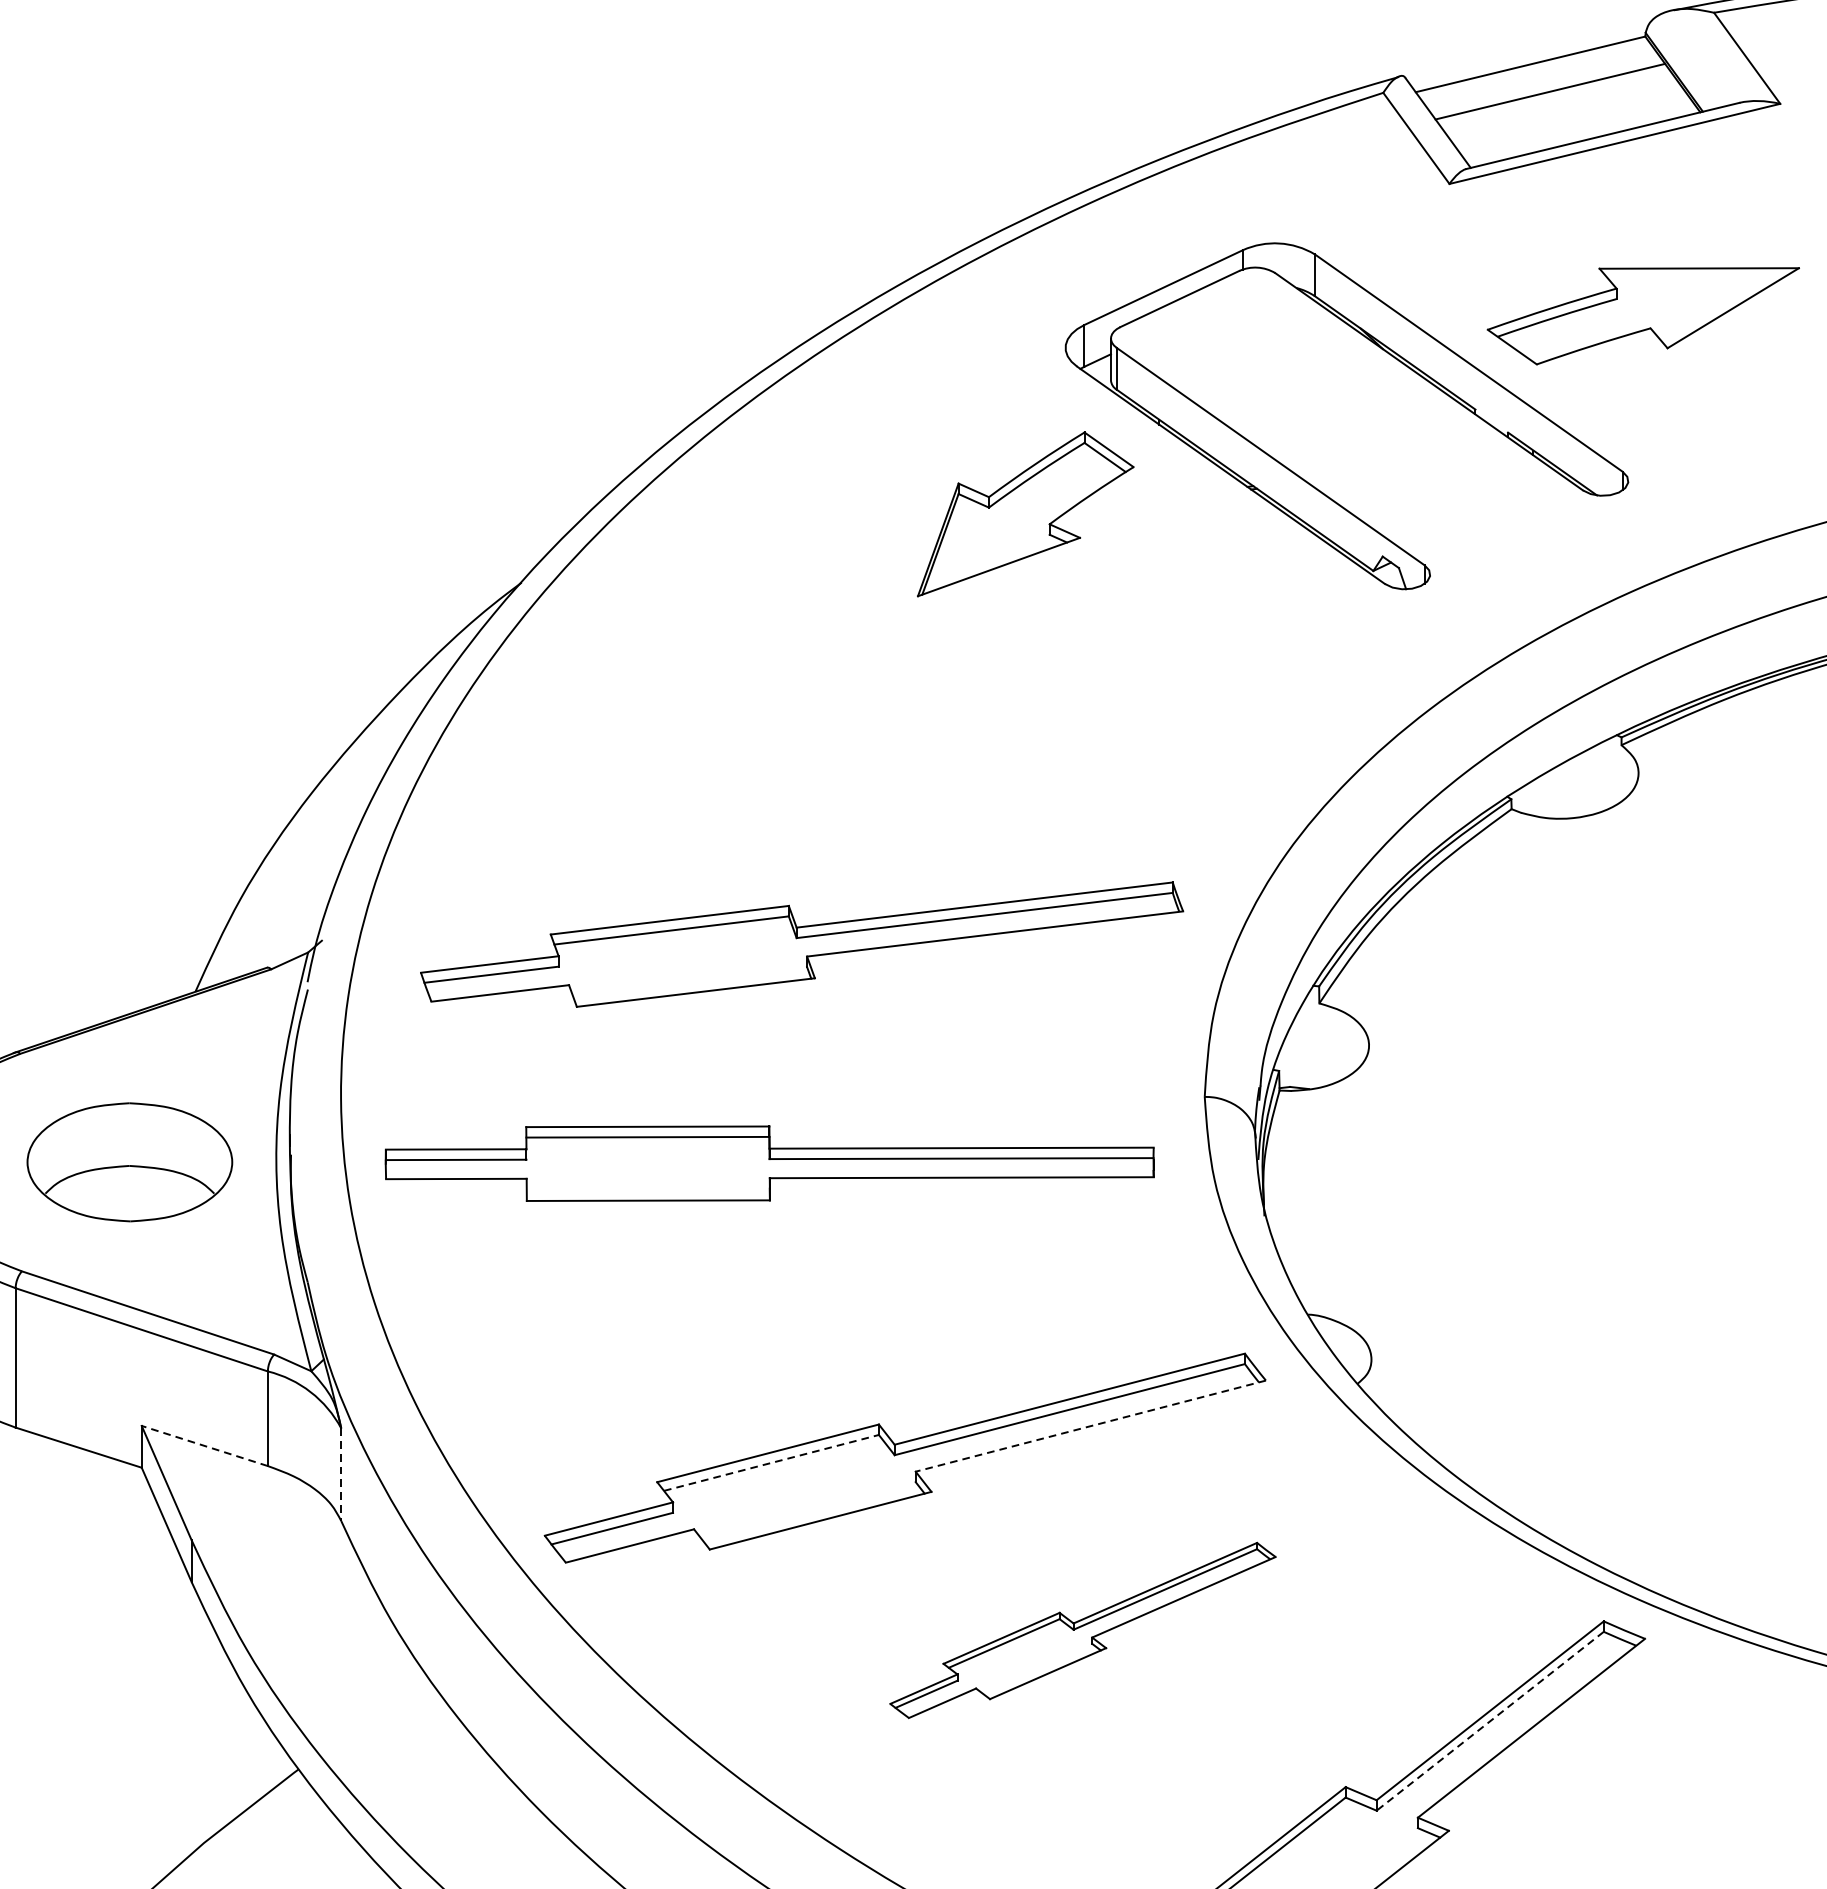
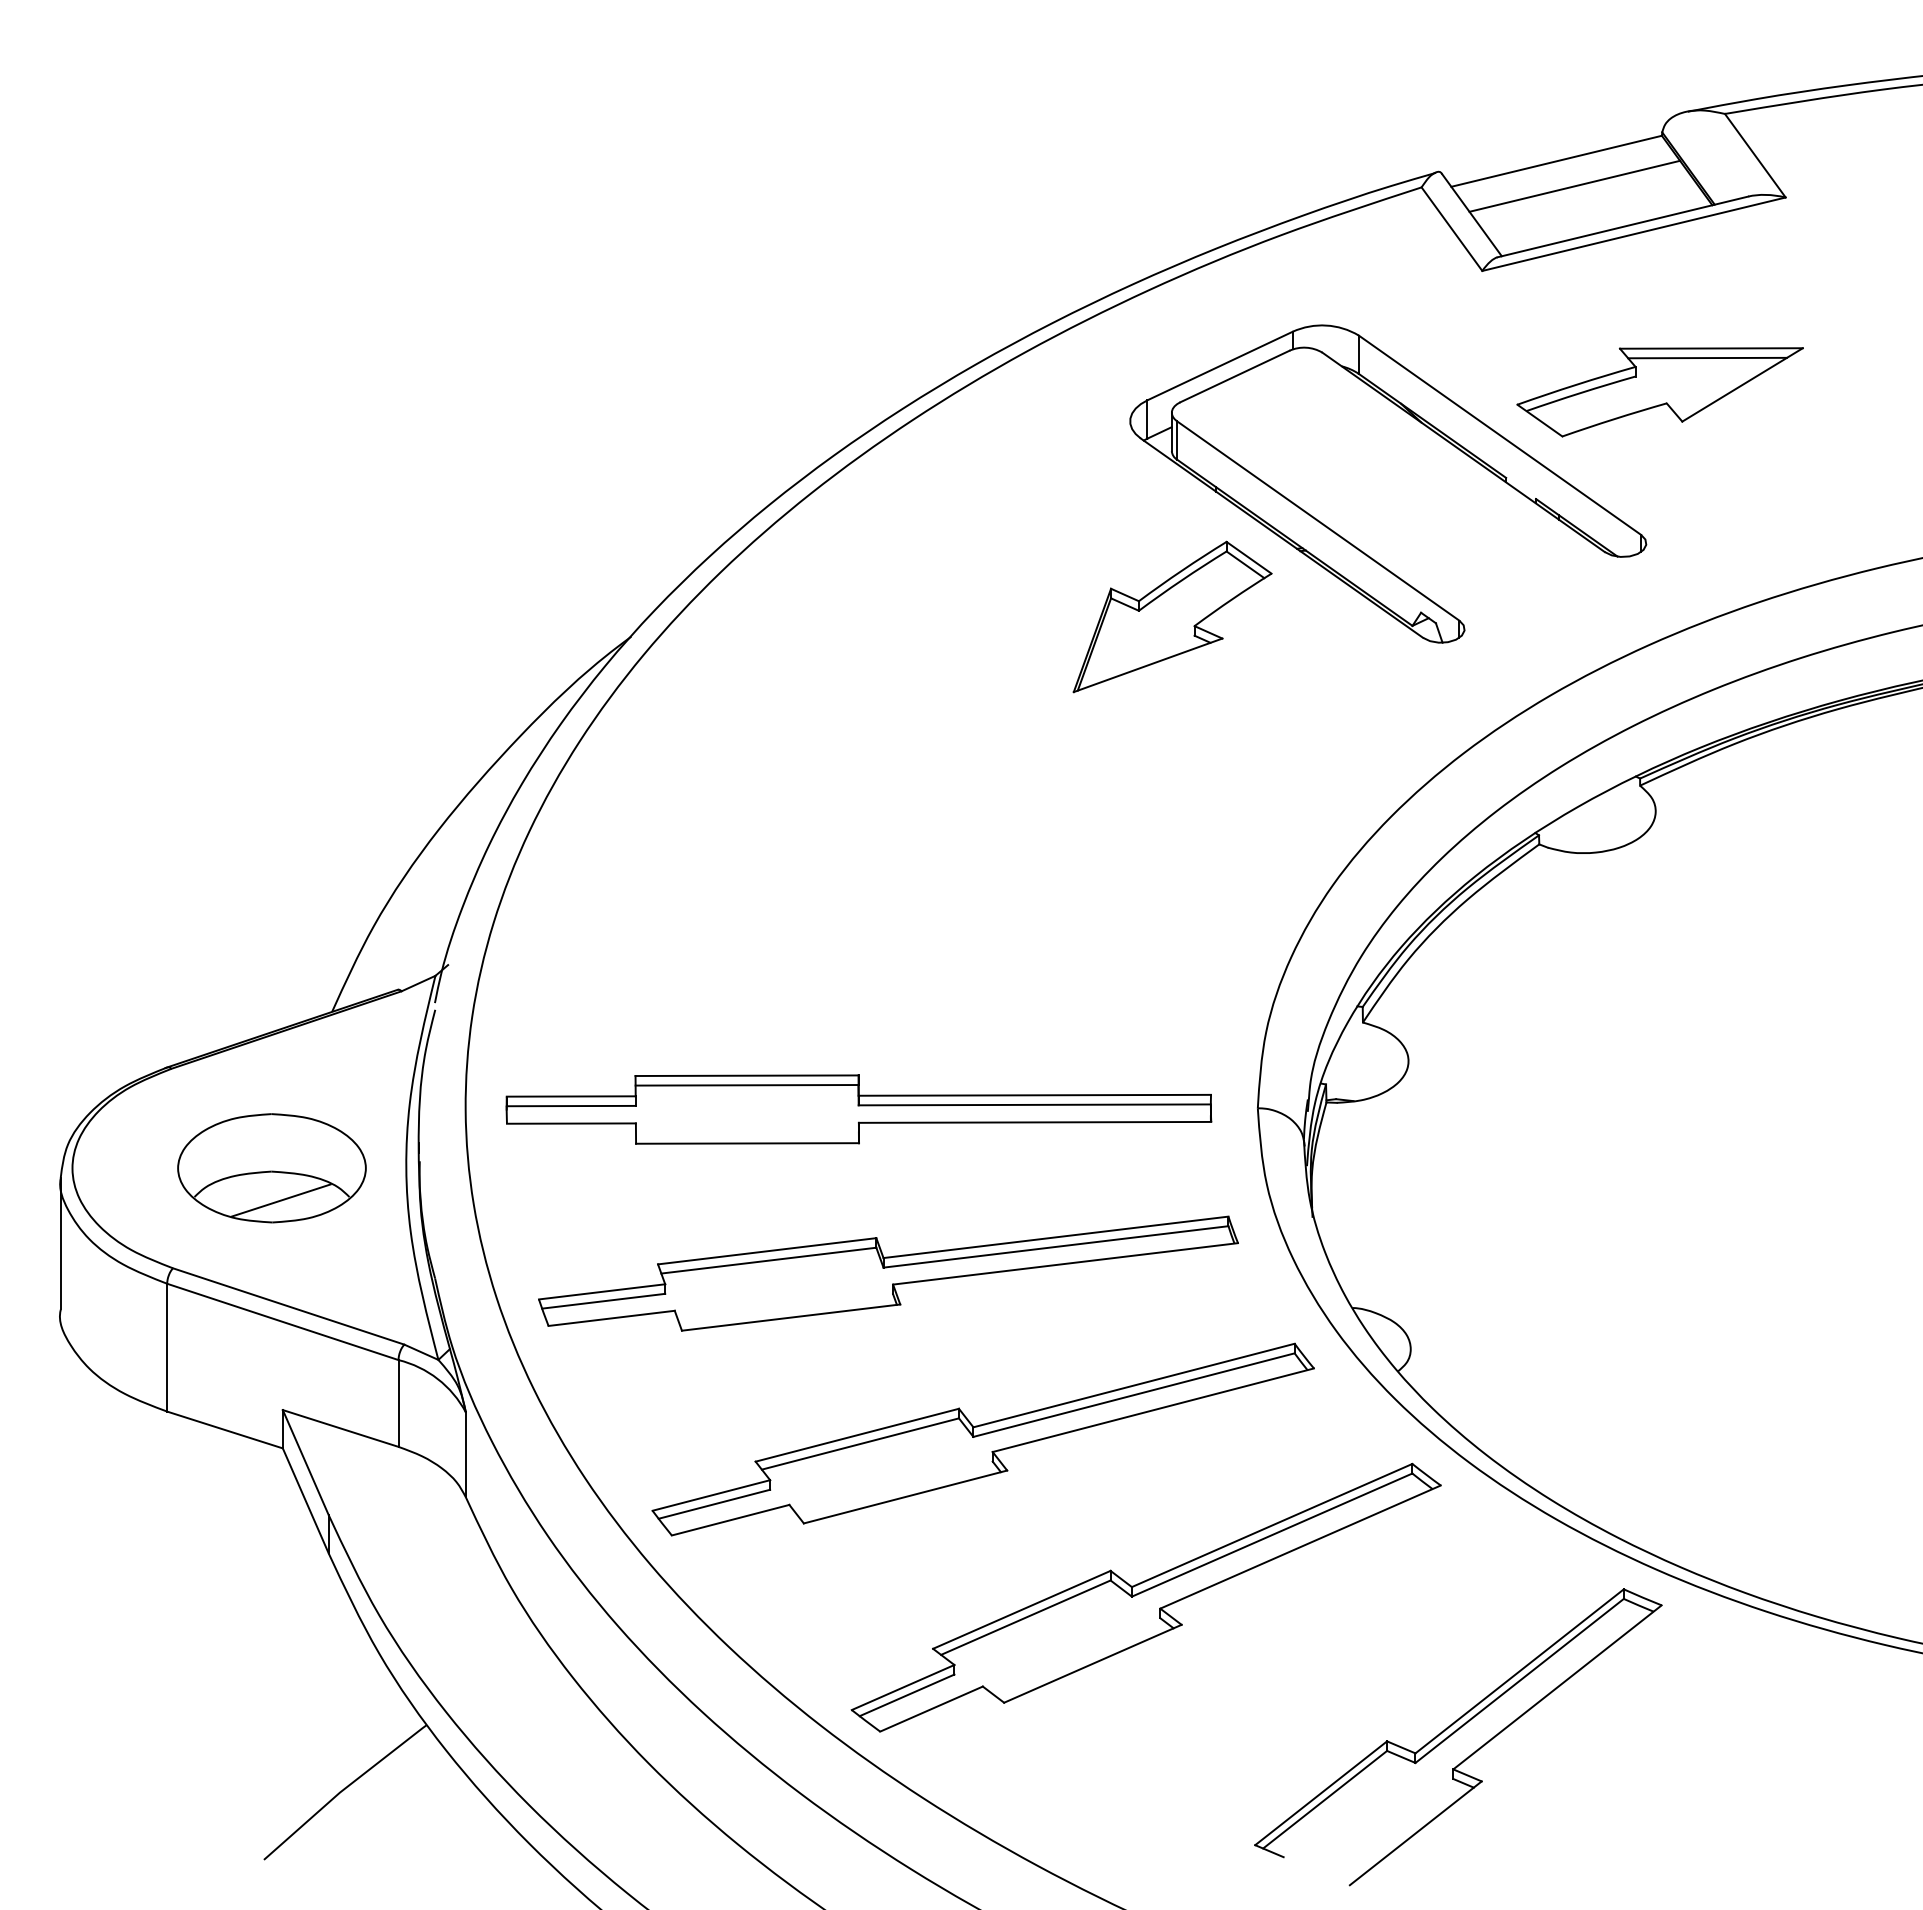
line: (1695, 278) -> (1707, 357), added
part: (1025, 513) -> (1172, 616), moved
part: (802, 944) -> (888, 1273), moved
part: (769, 1163) -> (858, 1109), moved
line: (139, 1197) -> (280, 1200), added
line: (1091, 1426) -> (1153, 1410), dashed -> solid
line: (204, 1446) -> (340, 1428), dashed -> solid
line: (771, 1463) -> (860, 1444), dashed -> solid
line: (340, 1475) -> (465, 1455), dashed -> solid
part: (1082, 1630) -> (1145, 1597), size x1.67
line: (1490, 1720) -> (1519, 1680), dashed -> solid

